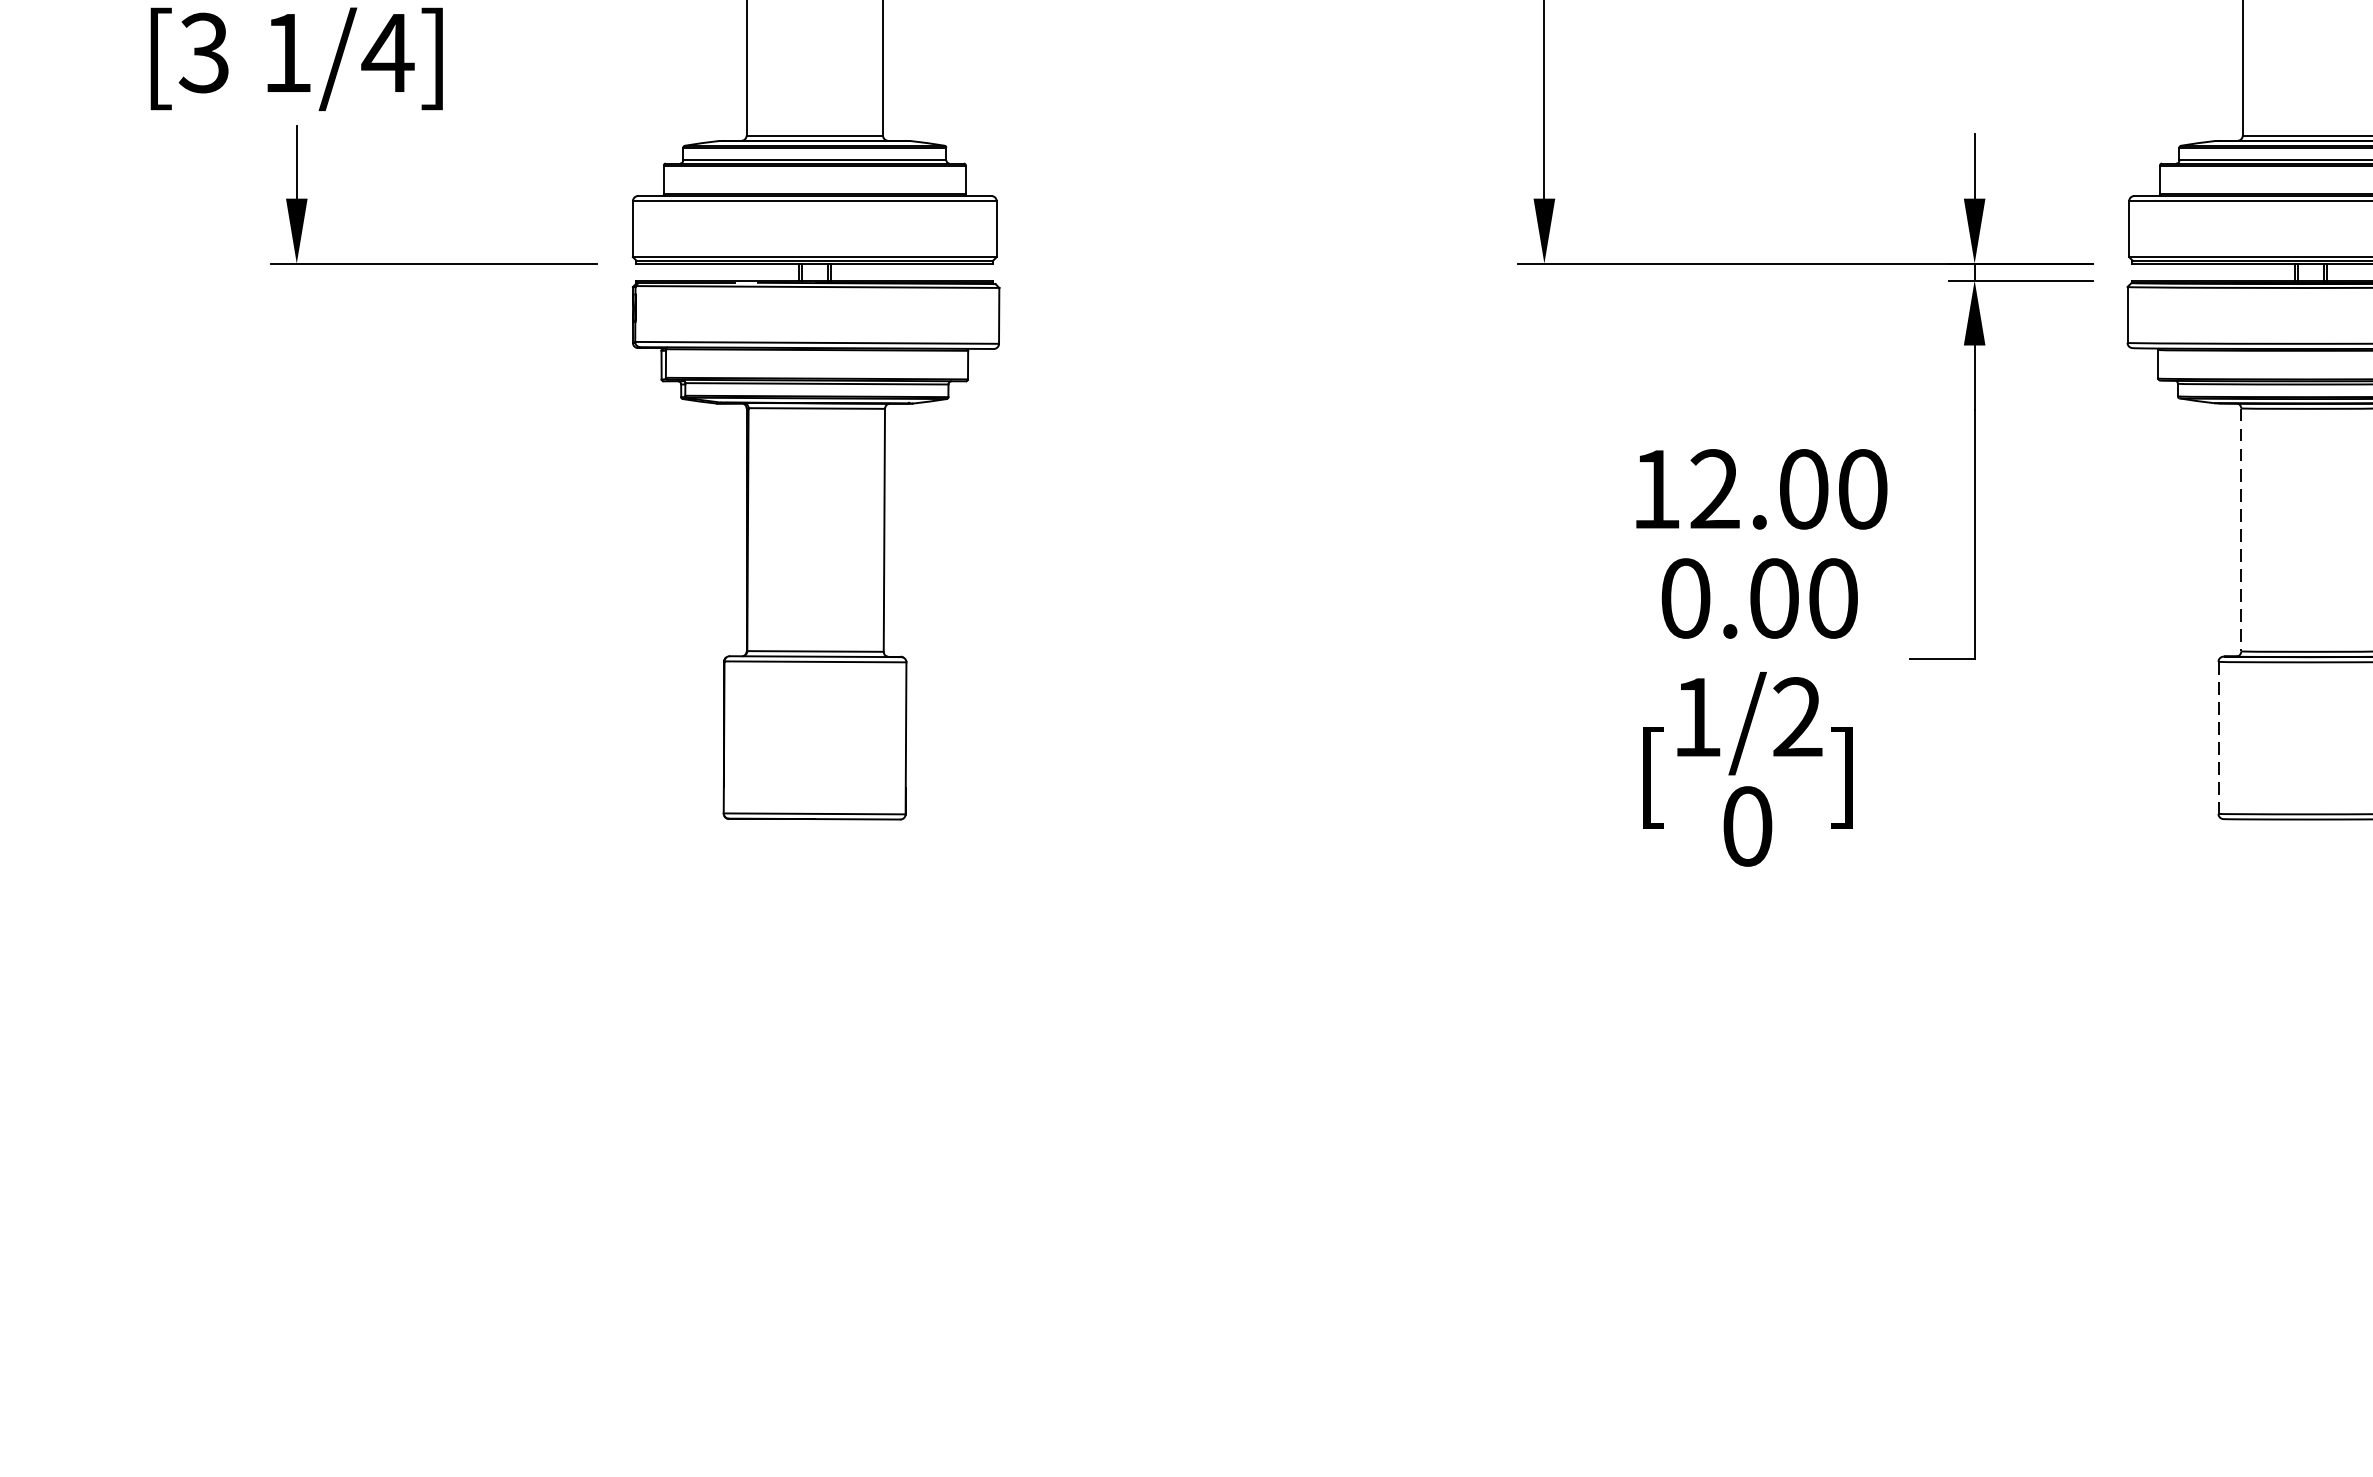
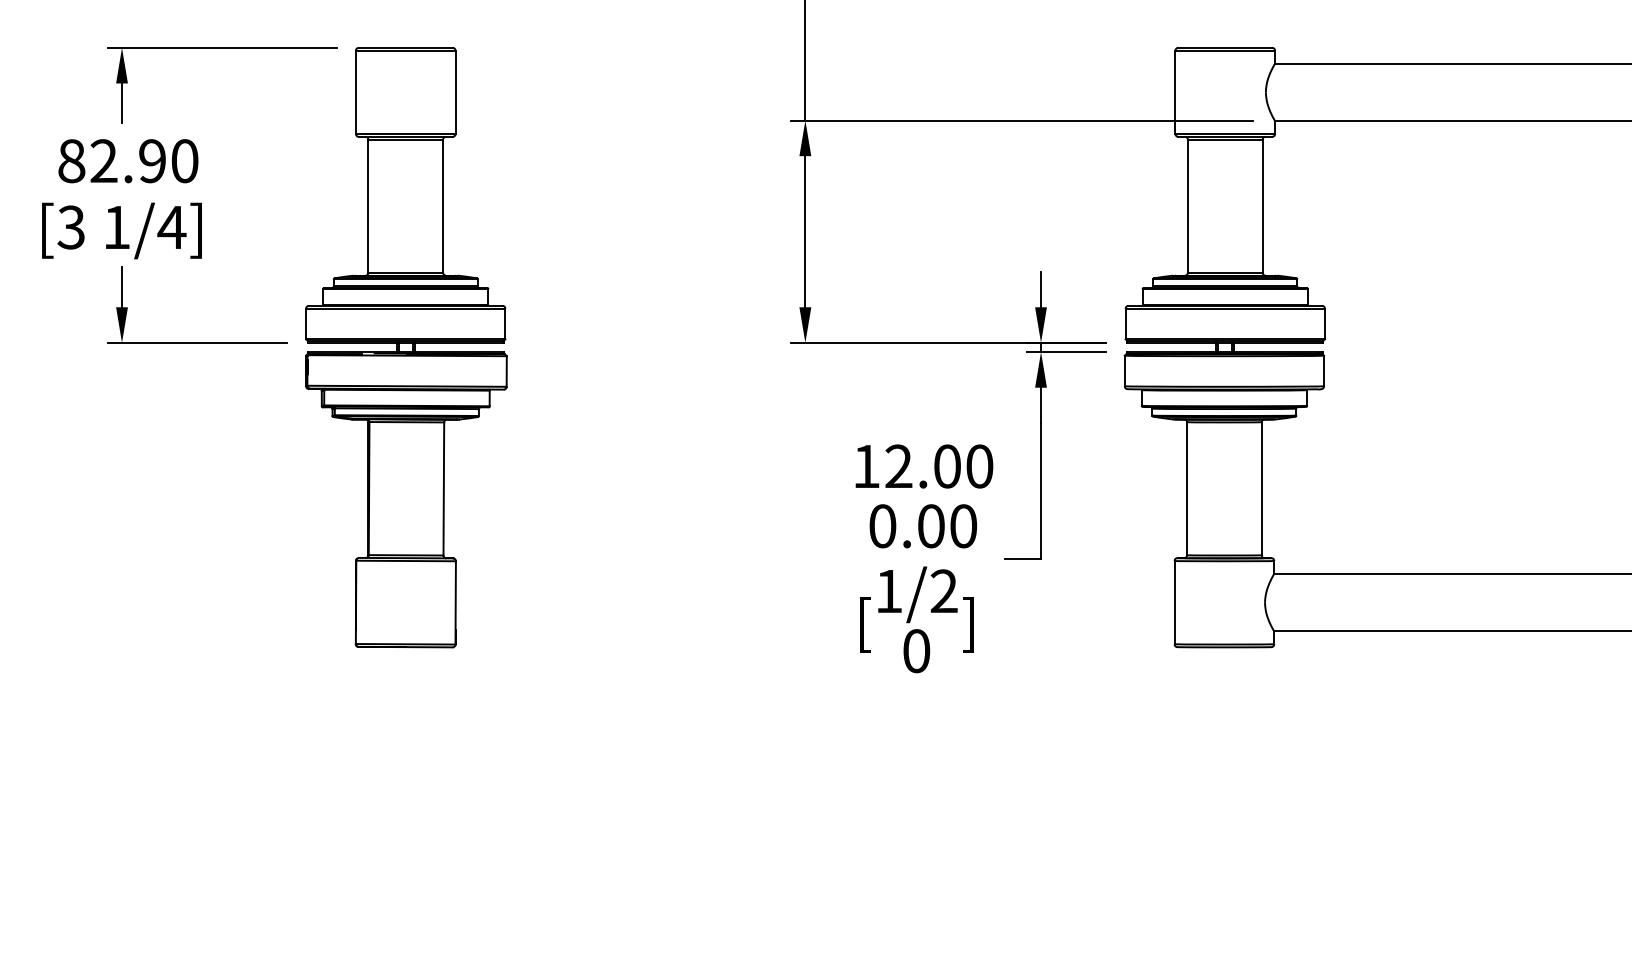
line: (2242, 529) -> (1187, 488), dashed -> solid
line: (2218, 737) -> (1174, 602), dashed -> solid

